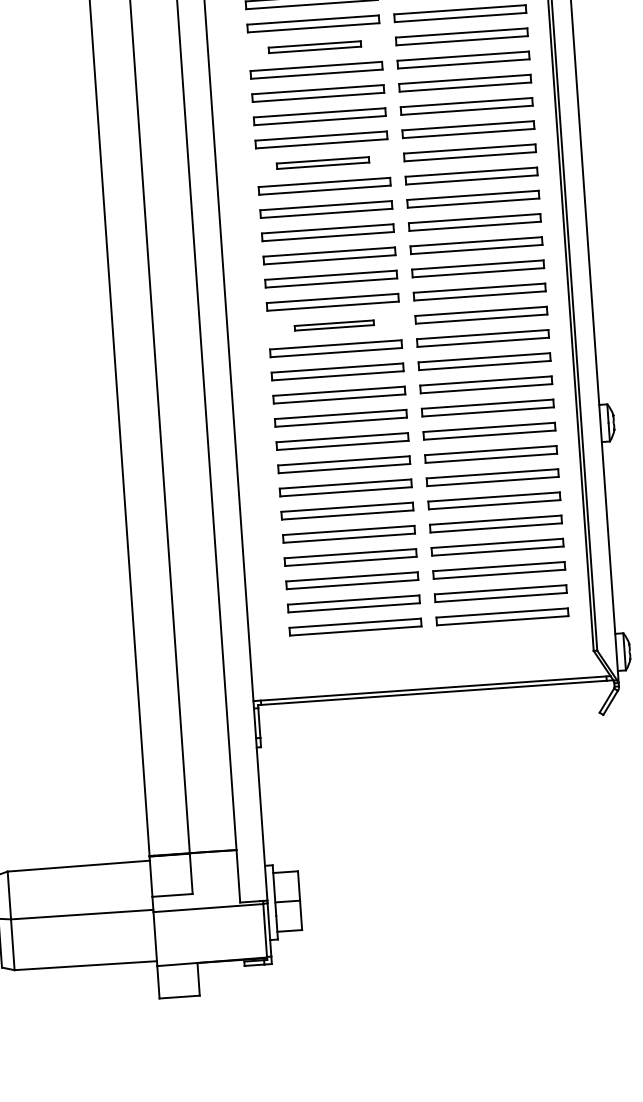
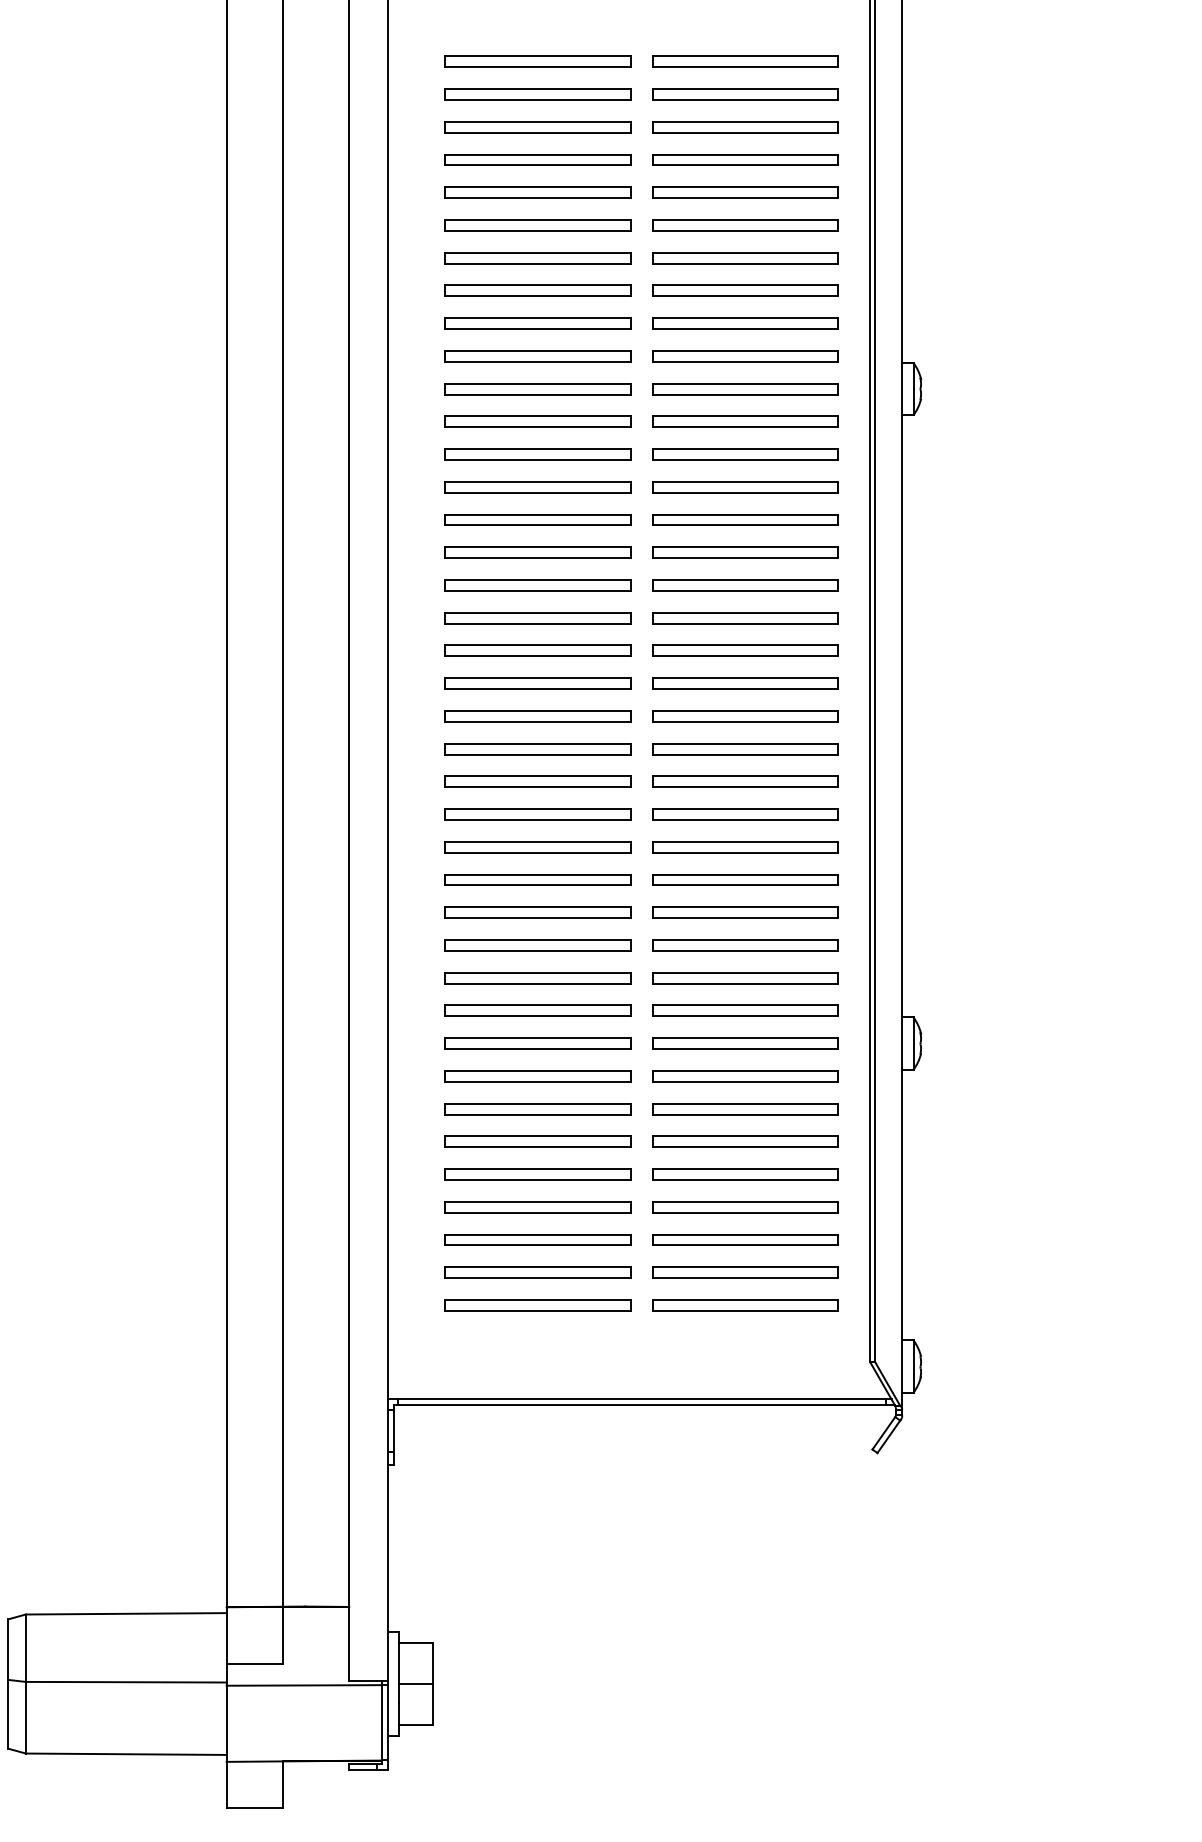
part: (314, 47) -> (537, 487), size x1.43
part: (322, 162) -> (537, 650), size x1.43
part: (333, 325) -> (537, 879), size x1.67

